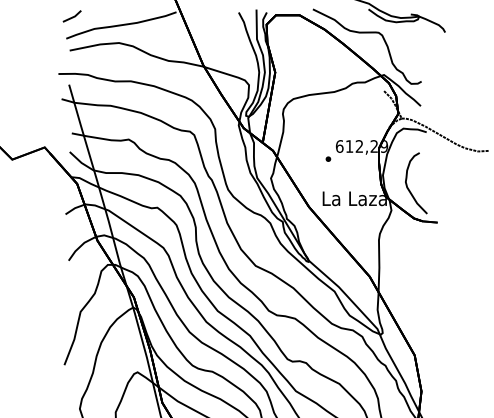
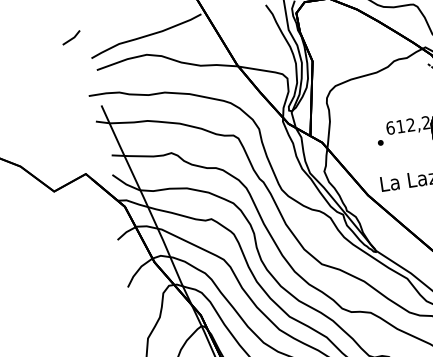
line: (72, 16) -> (71, 37), moved

